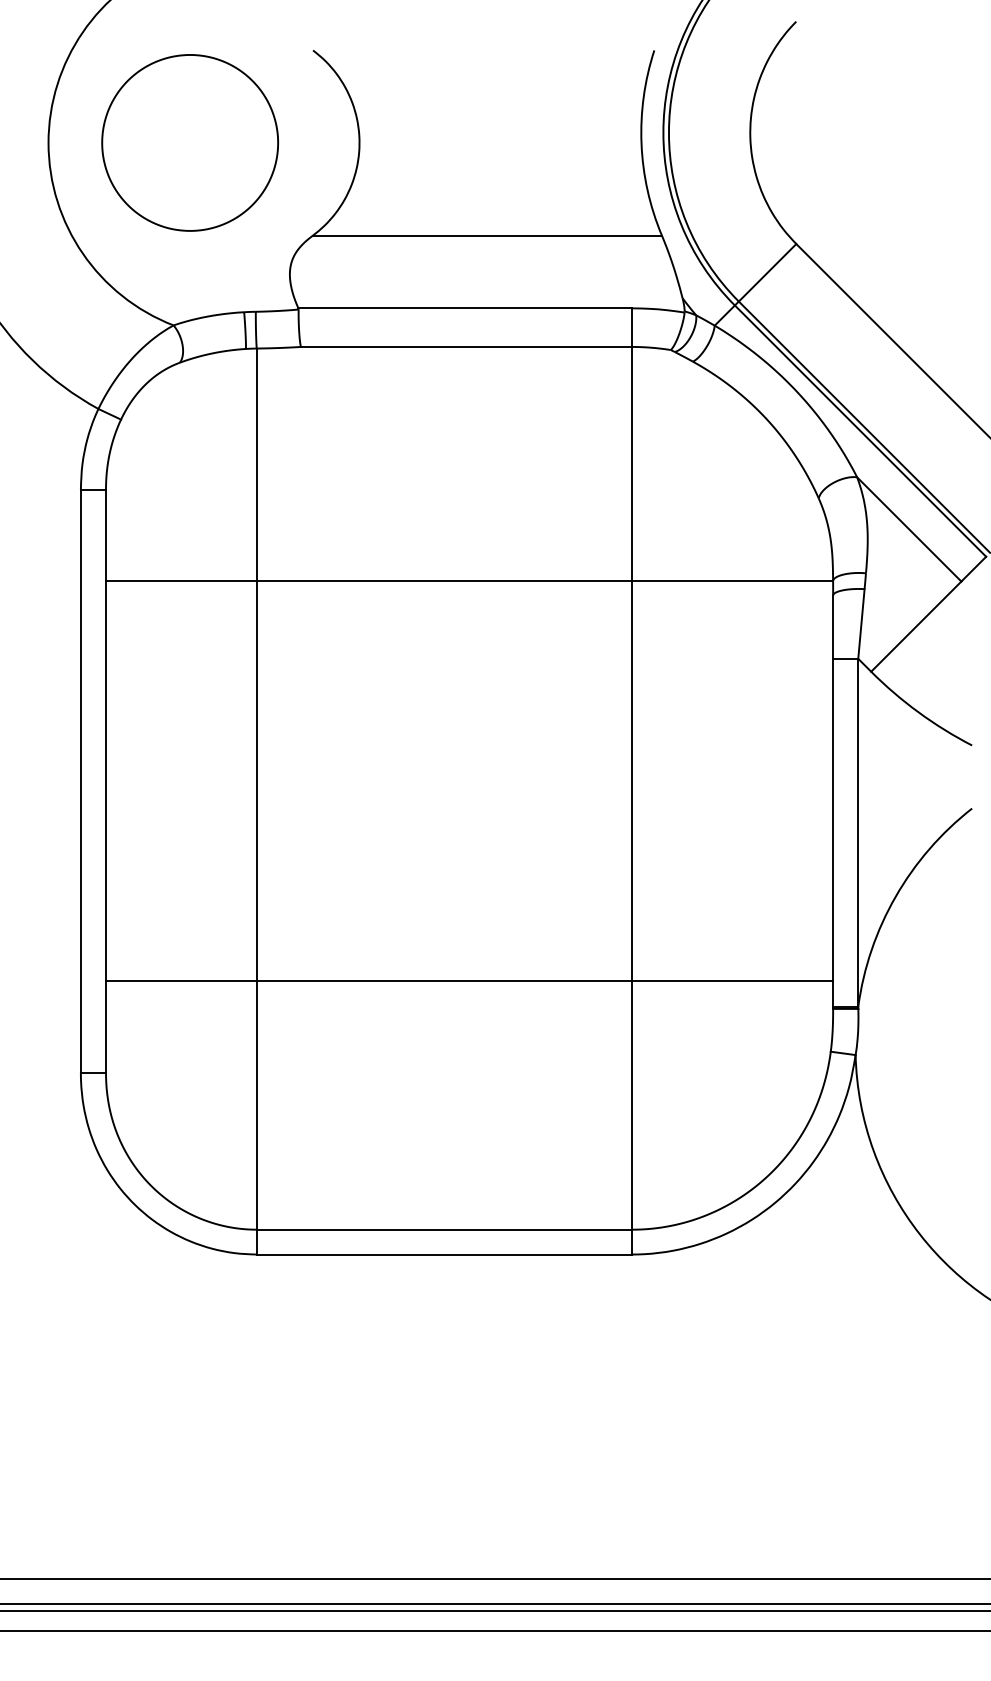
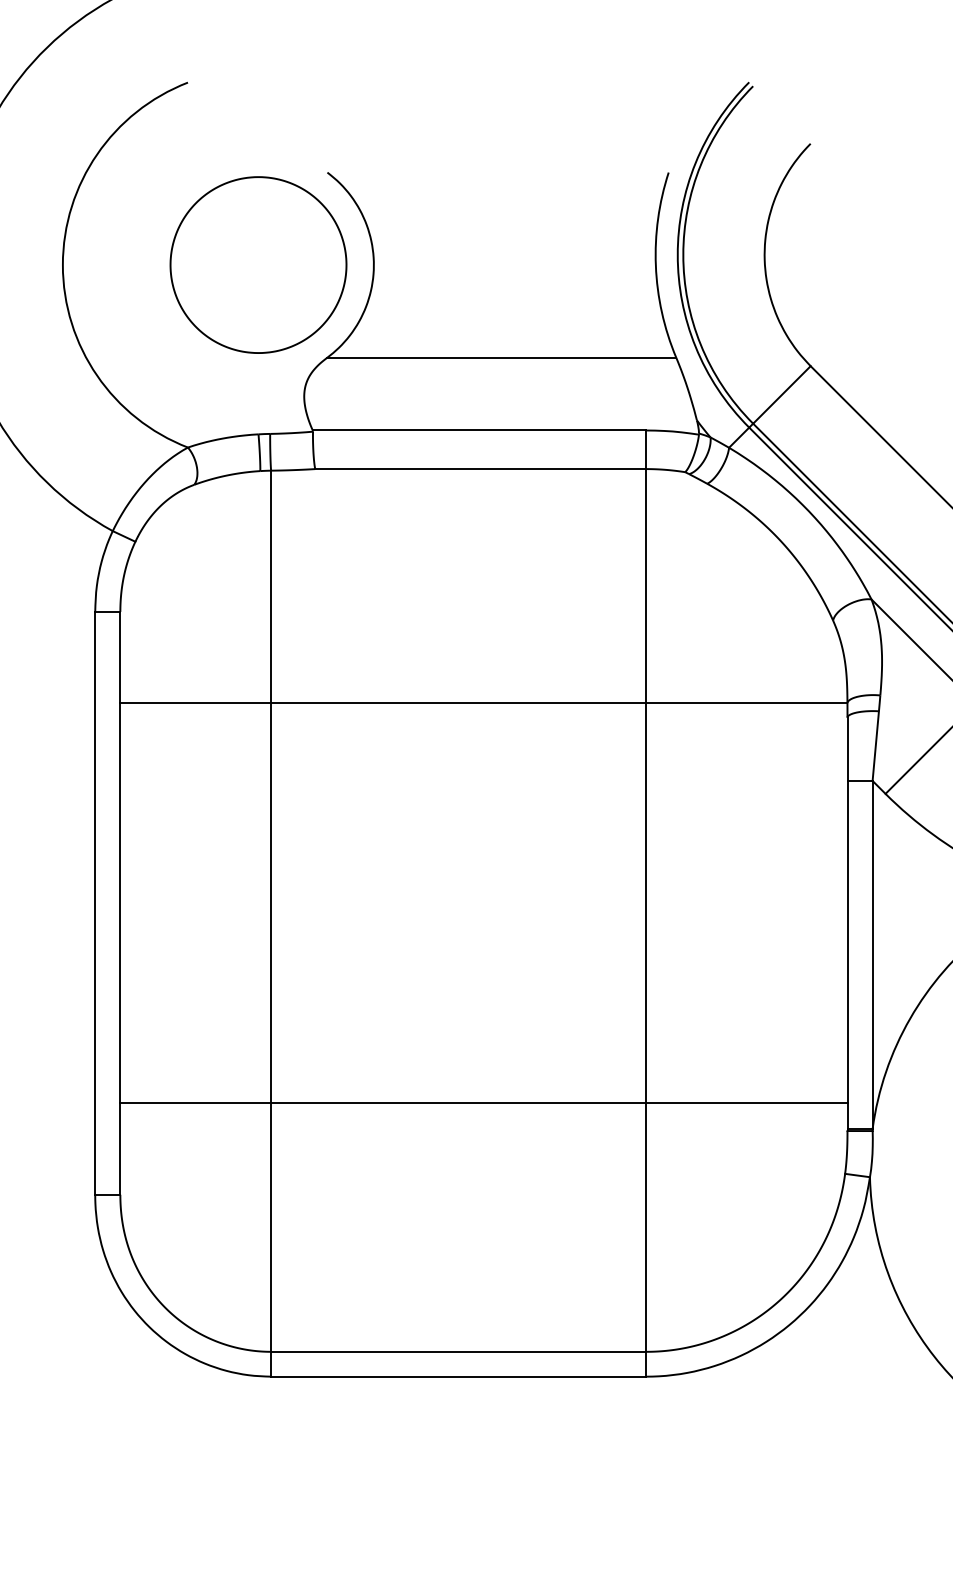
part: (189, 142) -> (257, 264), moved

